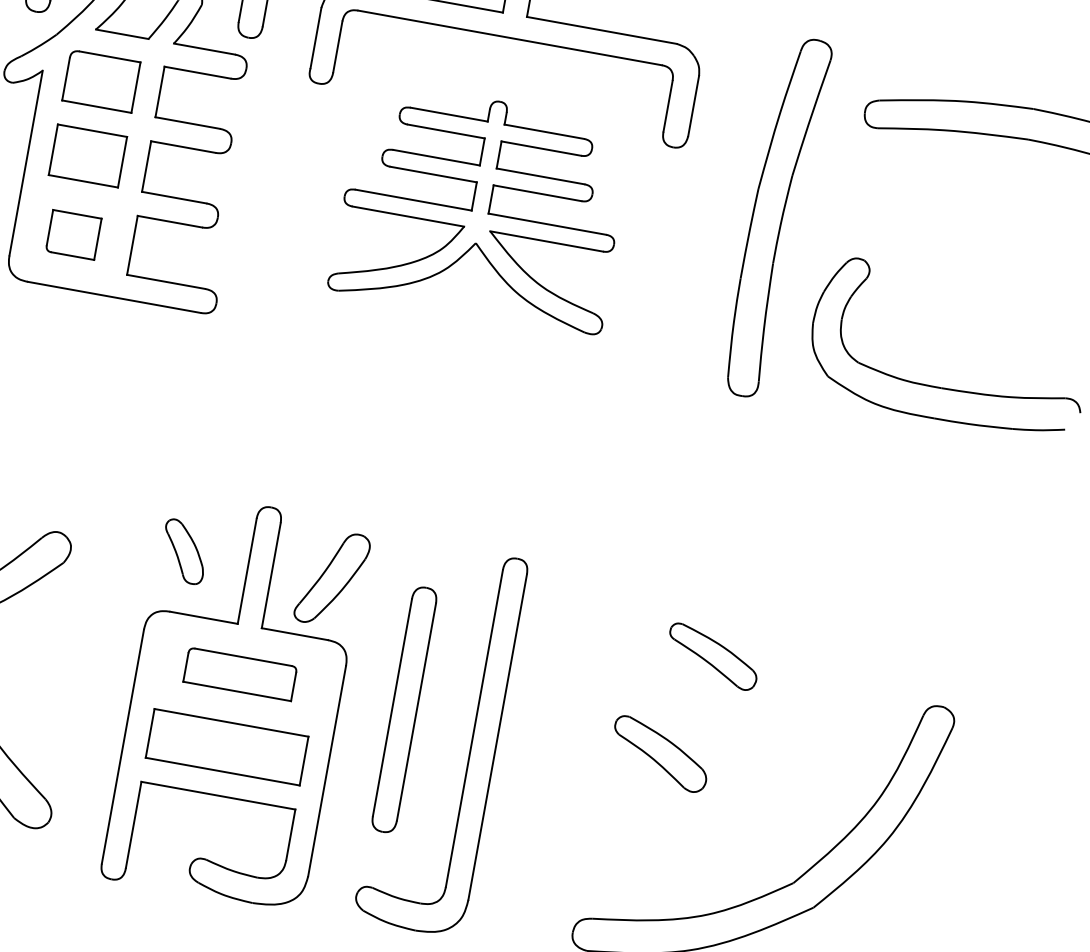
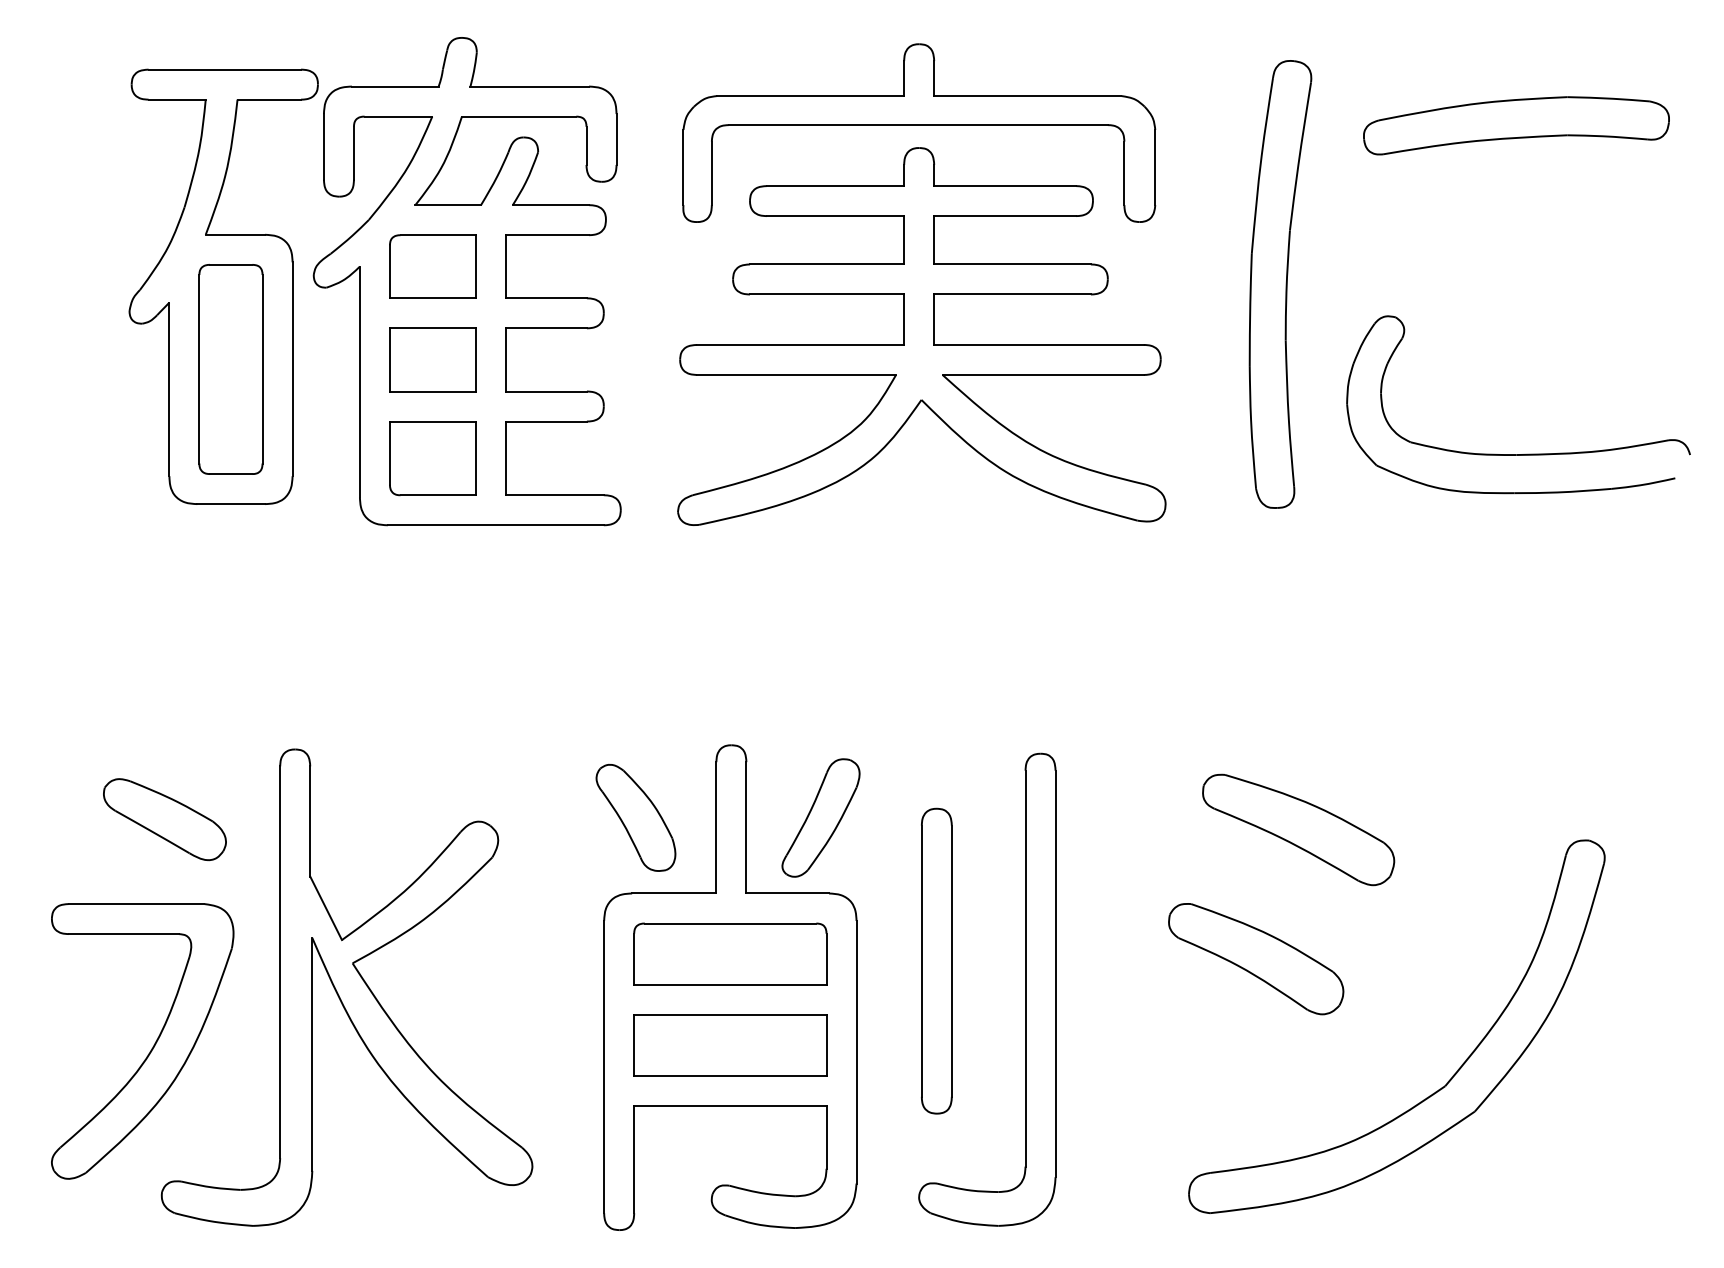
part: (482, 207) -> (921, 336), size x1.43
part: (73, 234) -> (432, 458), size x1.43
part: (183, 551) -> (635, 817), size x1.43
part: (712, 656) -> (1298, 829), size x1.67
part: (240, 673) -> (730, 953), size x1.43
part: (660, 754) -> (1256, 959), size x1.43

